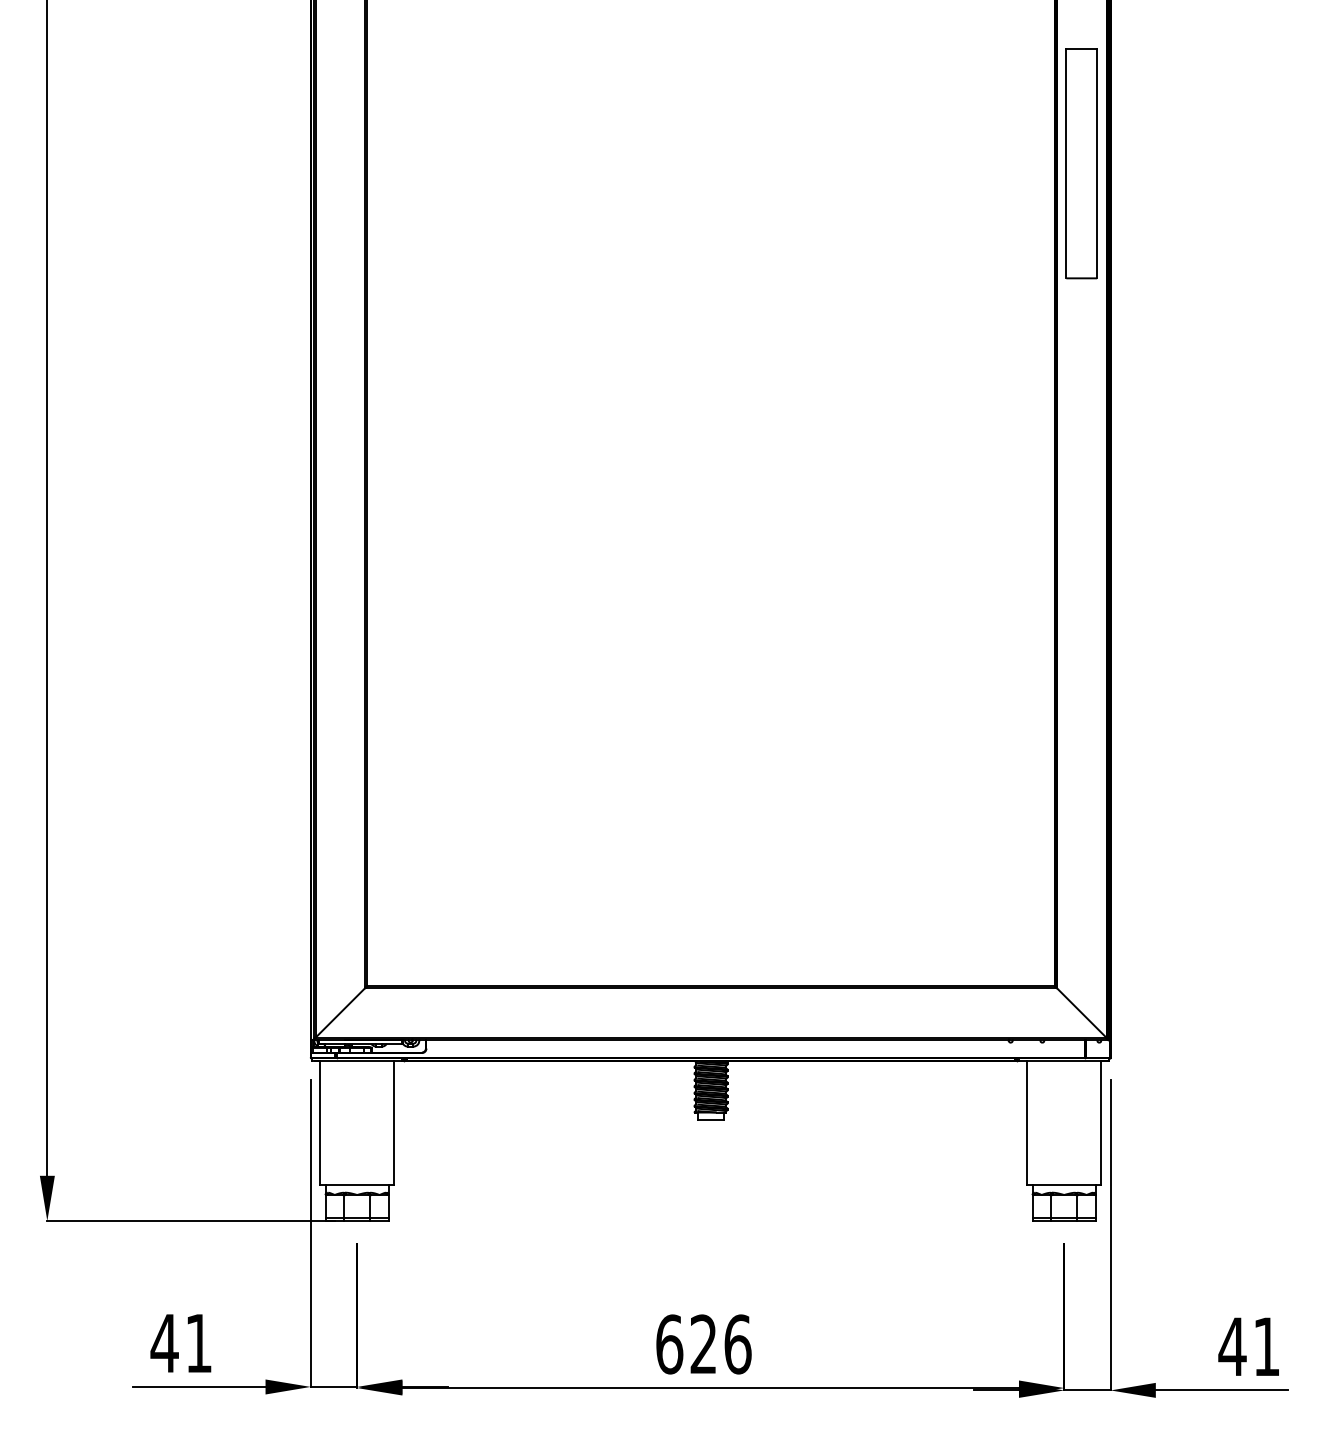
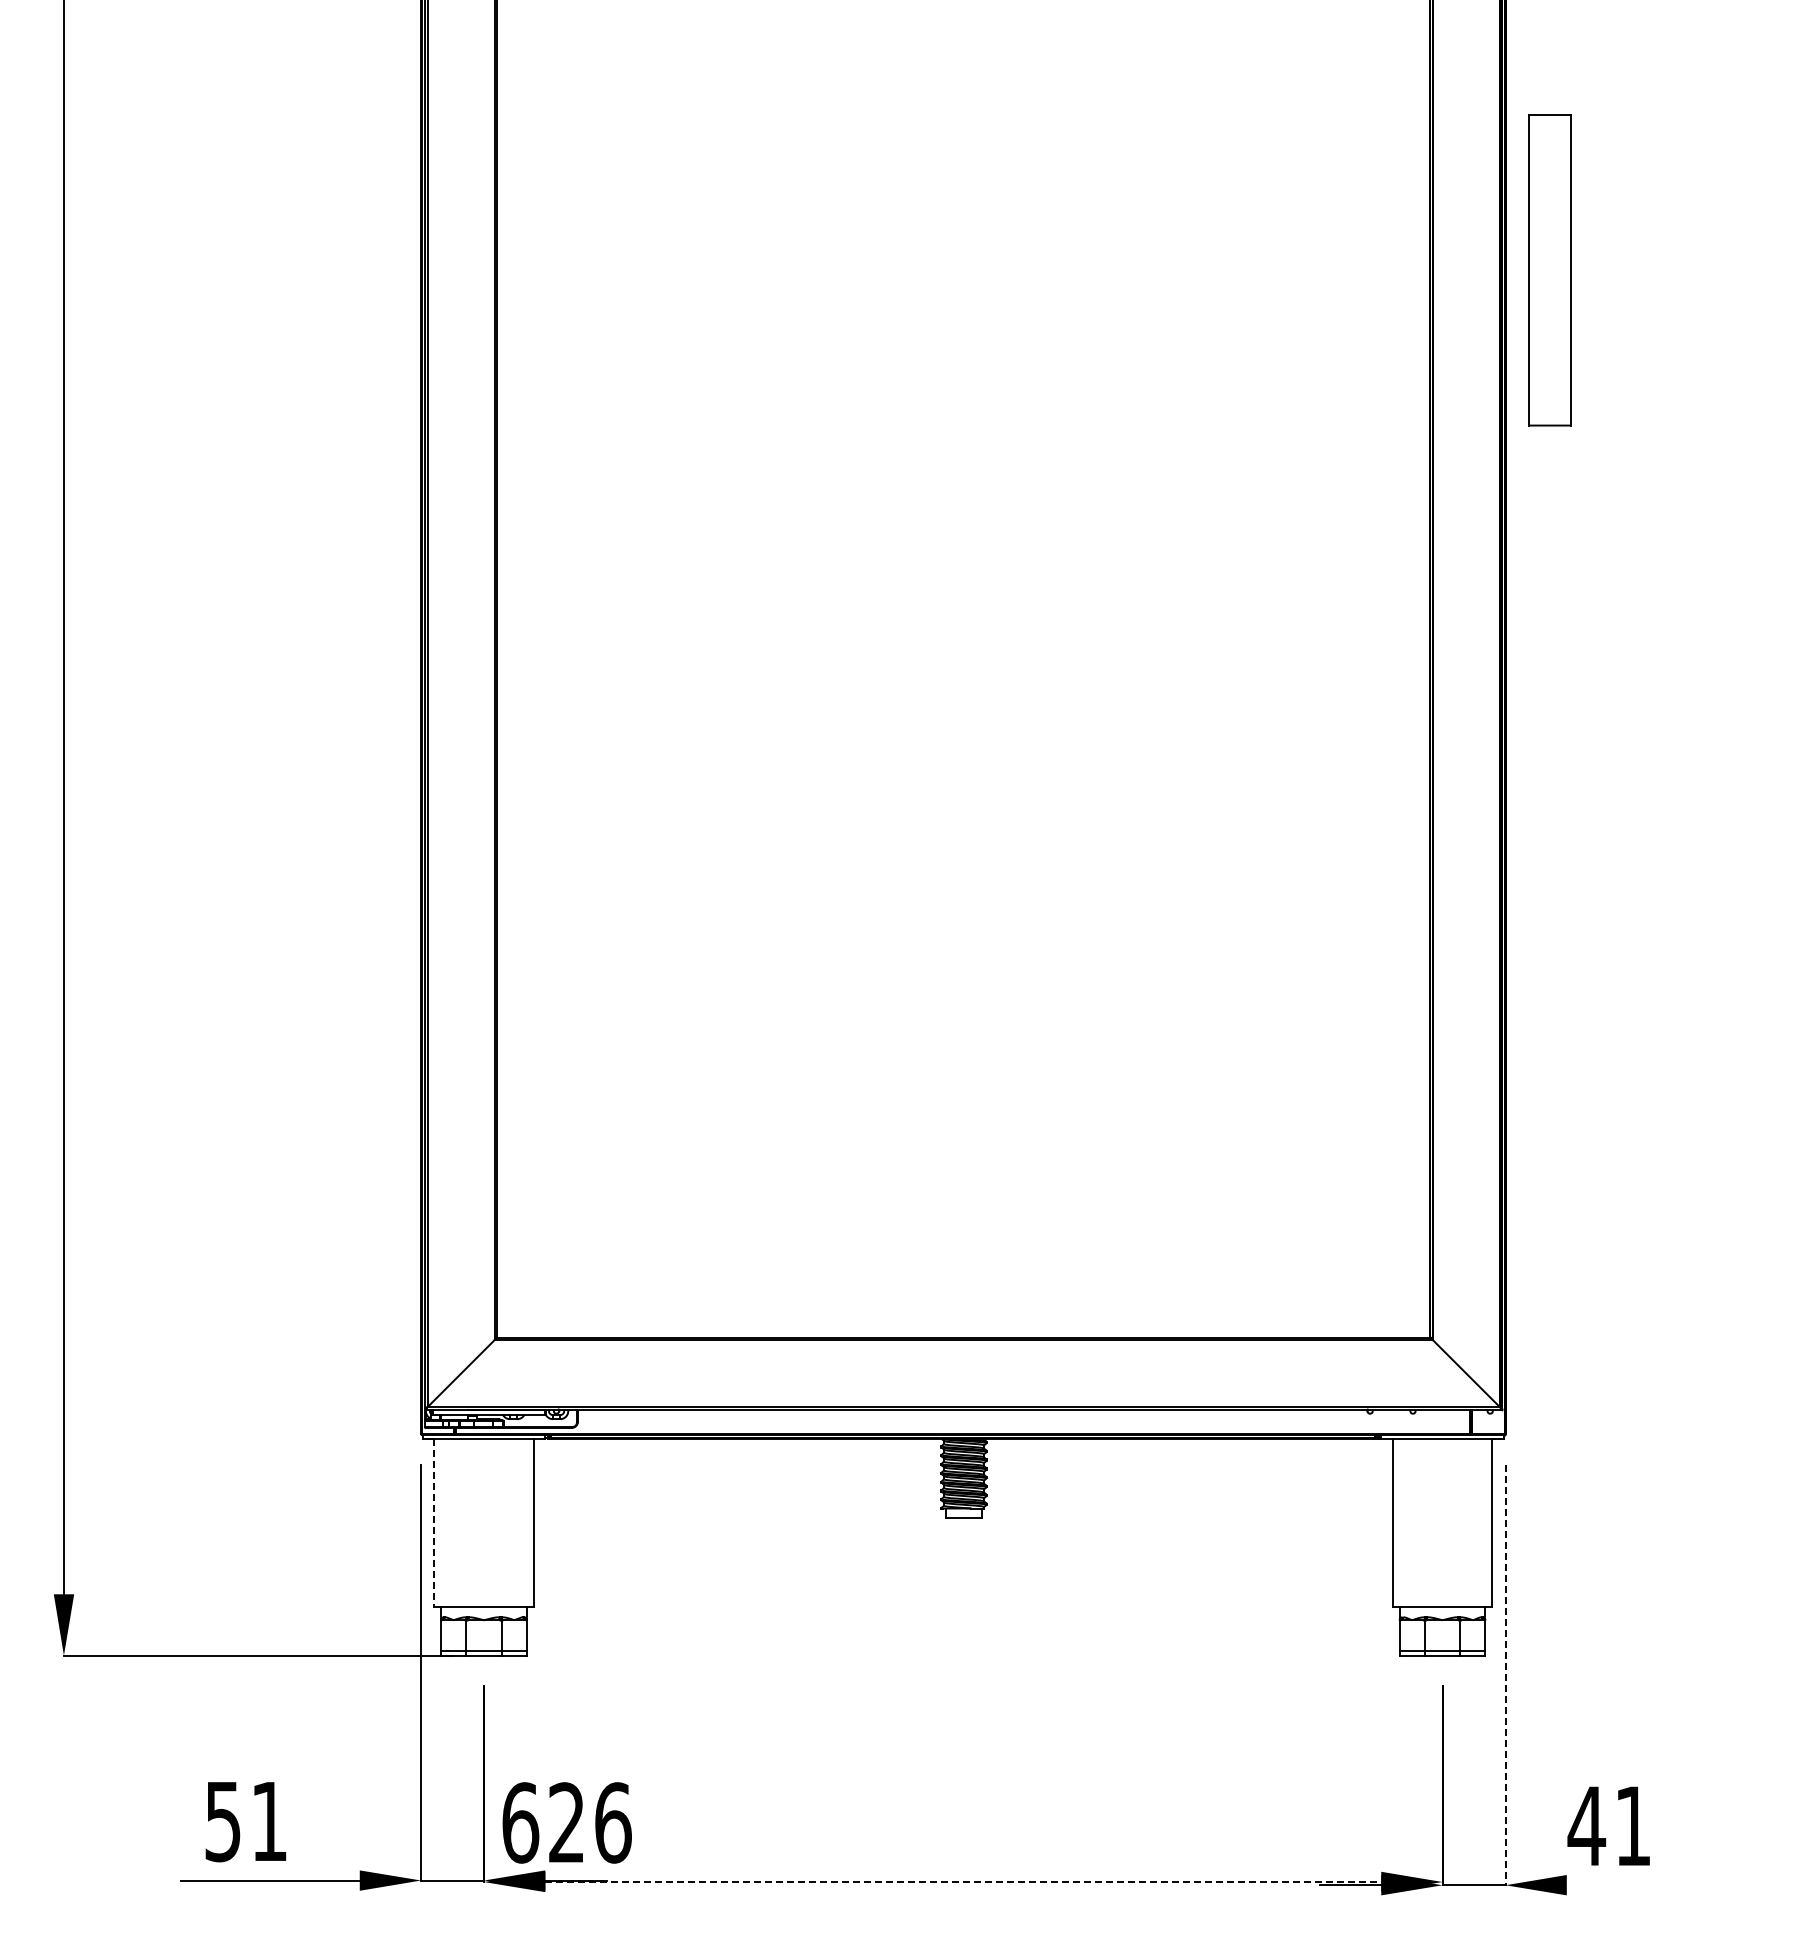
part: (1081, 163) -> (1549, 270), moved
line: (320, 1123) -> (434, 1523), solid -> dashed
line: (1110, 1235) -> (1505, 1675), solid -> dashed
text: (164, 1344) -> (222, 1822), 41 -> 51
text: (703, 1344) -> (566, 1822), moved
text: (1248, 1346) -> (1608, 1825), moved
line: (710, 1388) -> (963, 1882), solid -> dashed
line: (1221, 1390) -> (1656, 1885), removed

